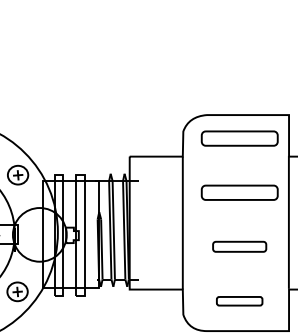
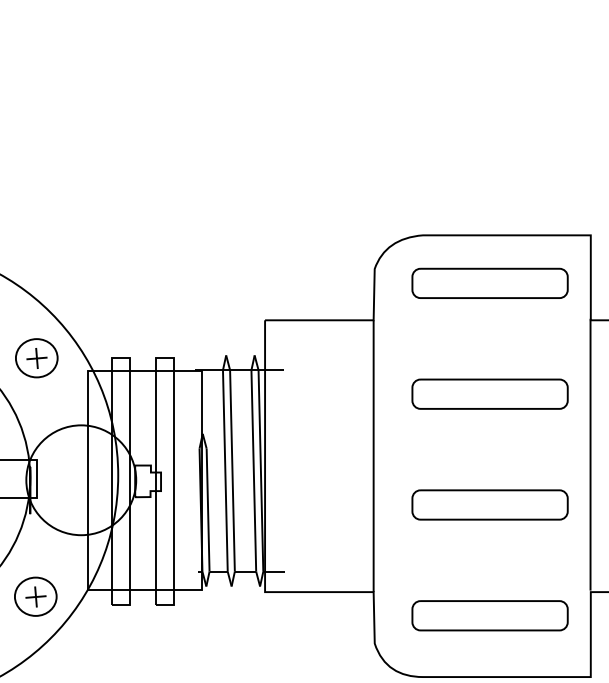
part: (239, 246) -> (489, 504), size x1.43
part: (239, 301) -> (489, 616), size x1.67

